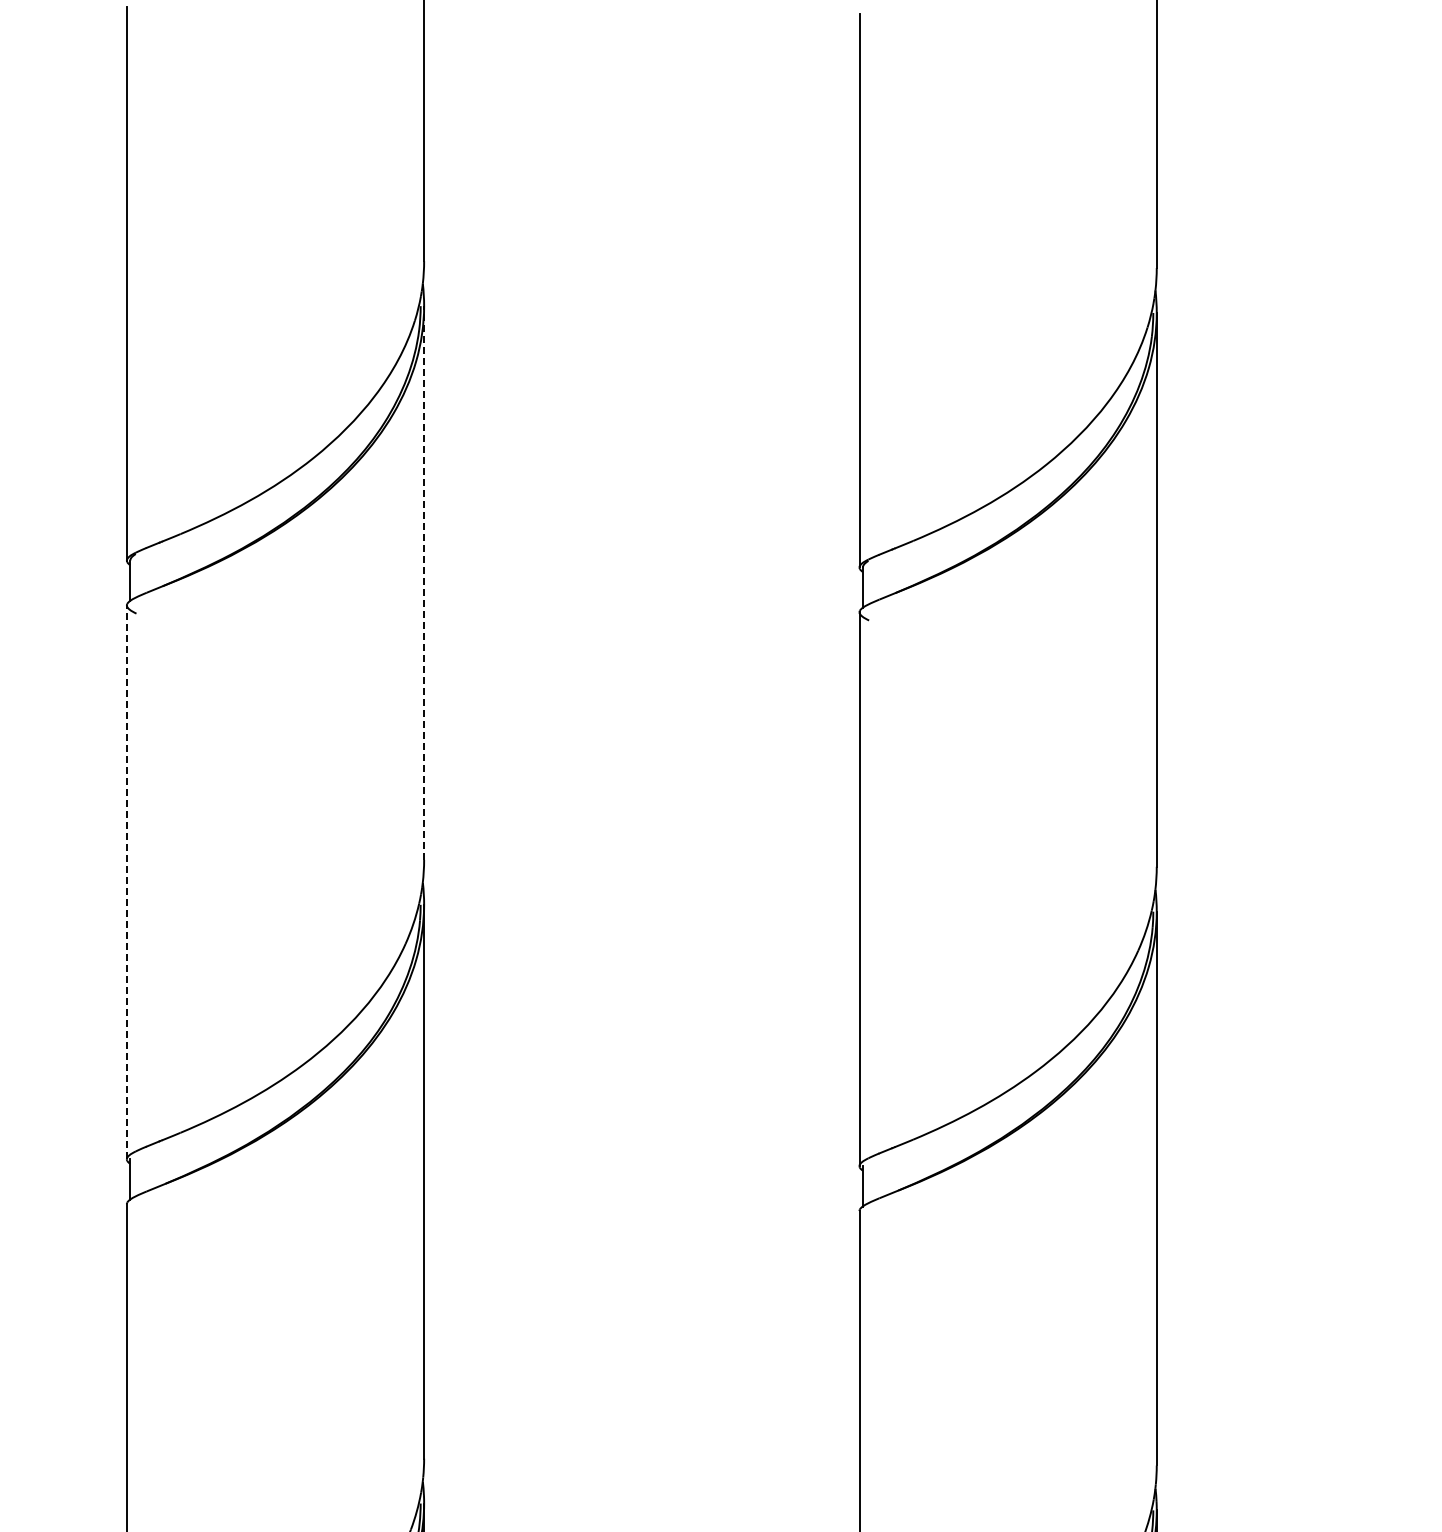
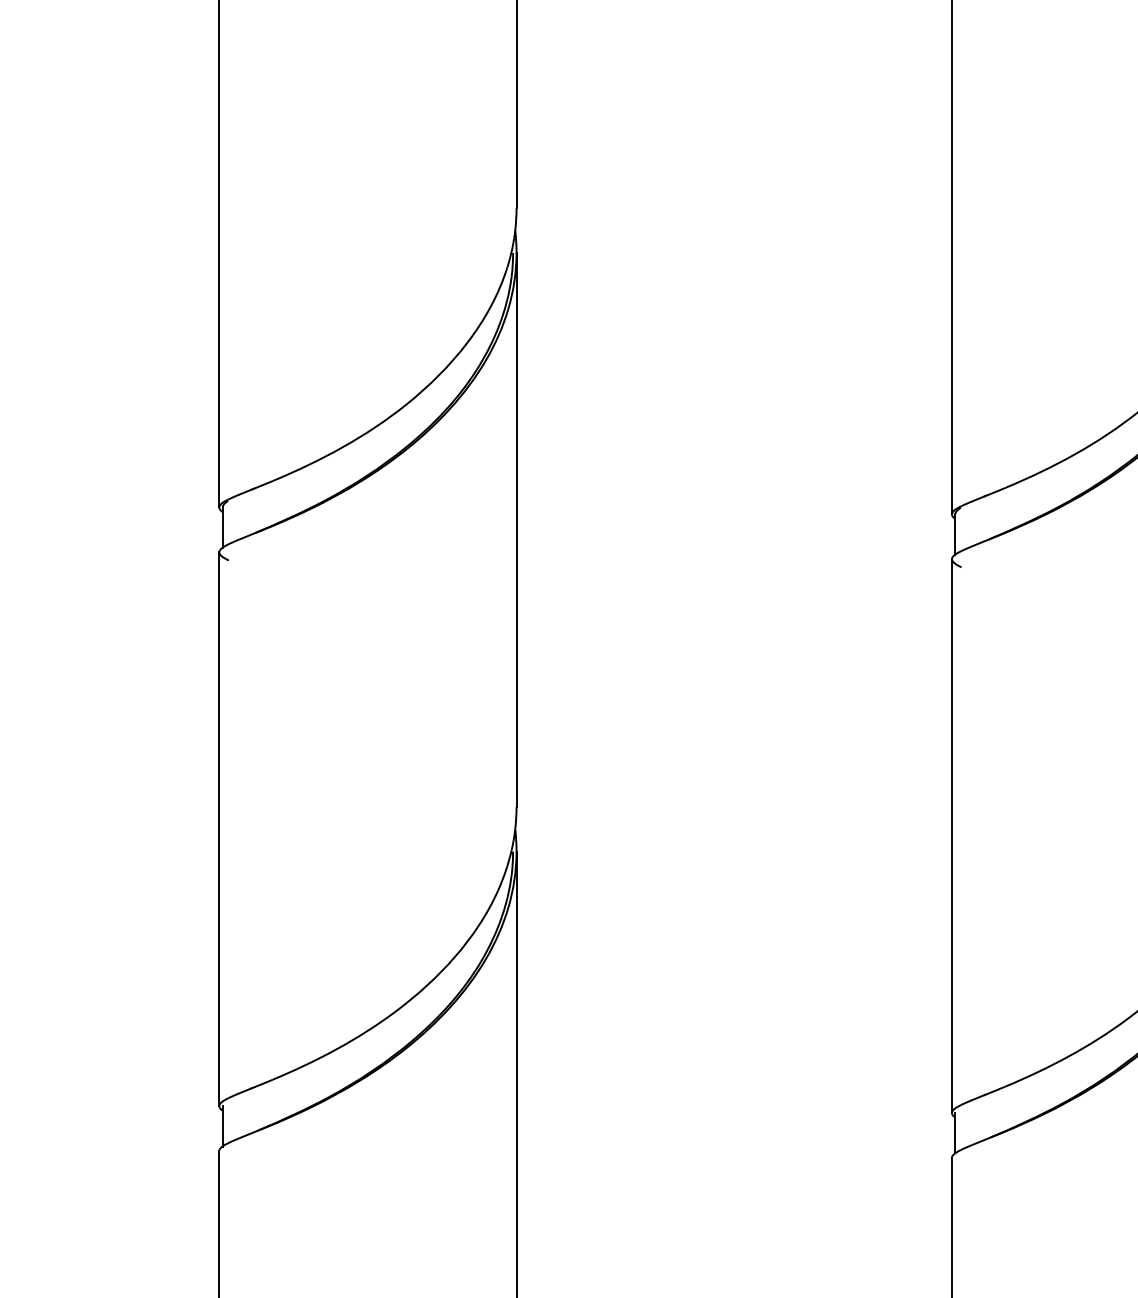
line: (424, 583) -> (516, 530), dashed -> solid
line: (126, 882) -> (218, 829), dashed -> solid

